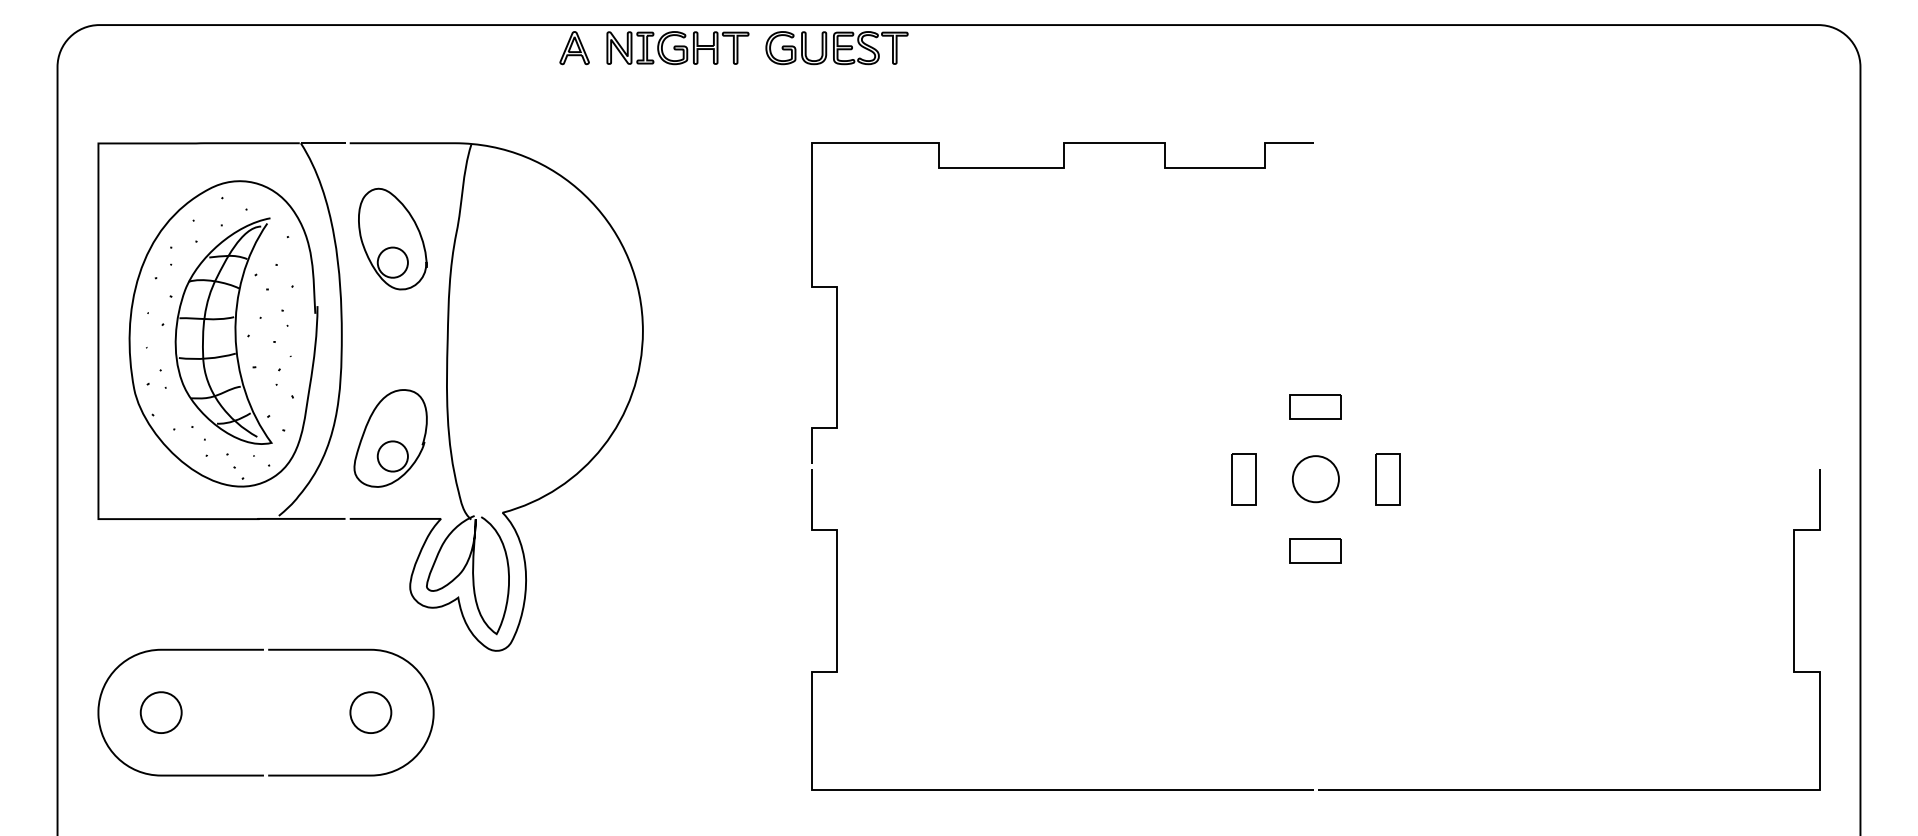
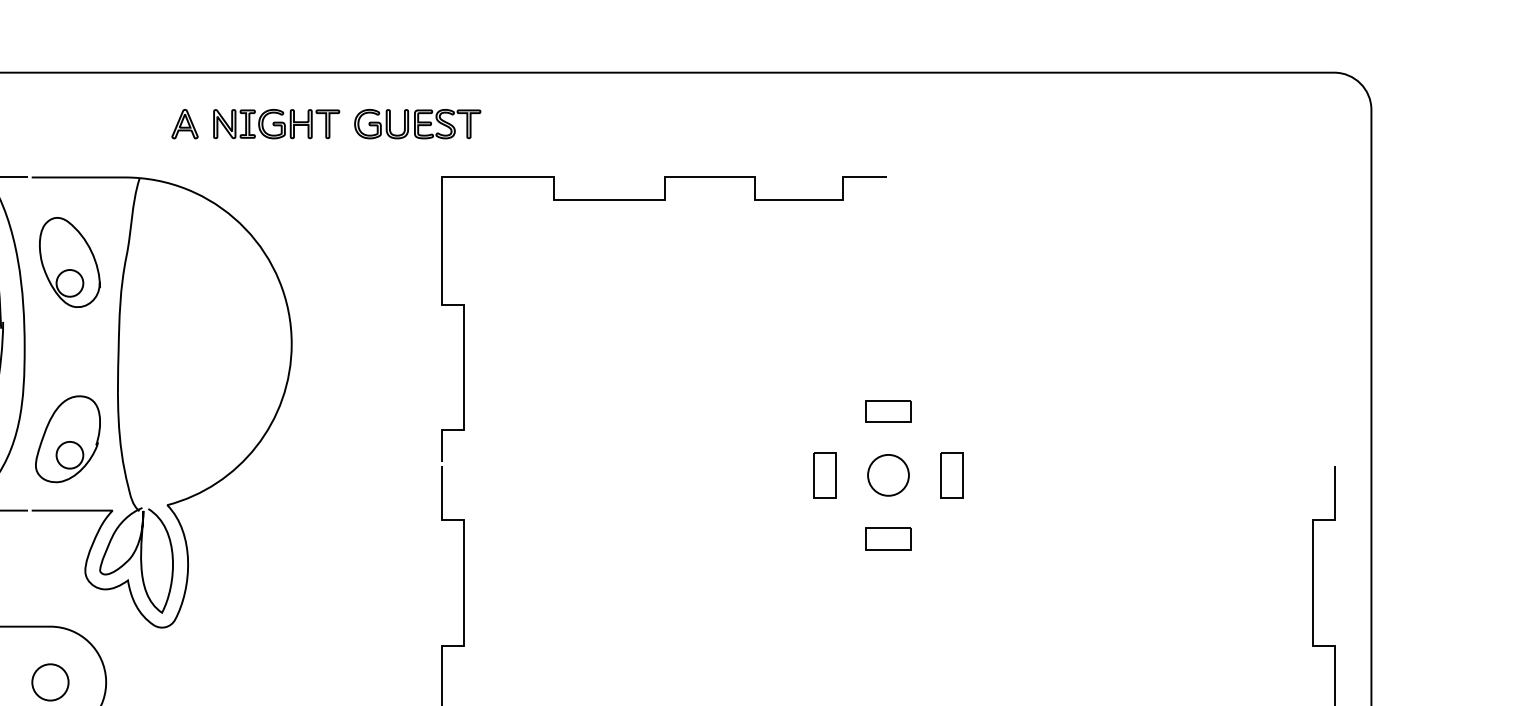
part: (733, 48) -> (325, 124), moved

